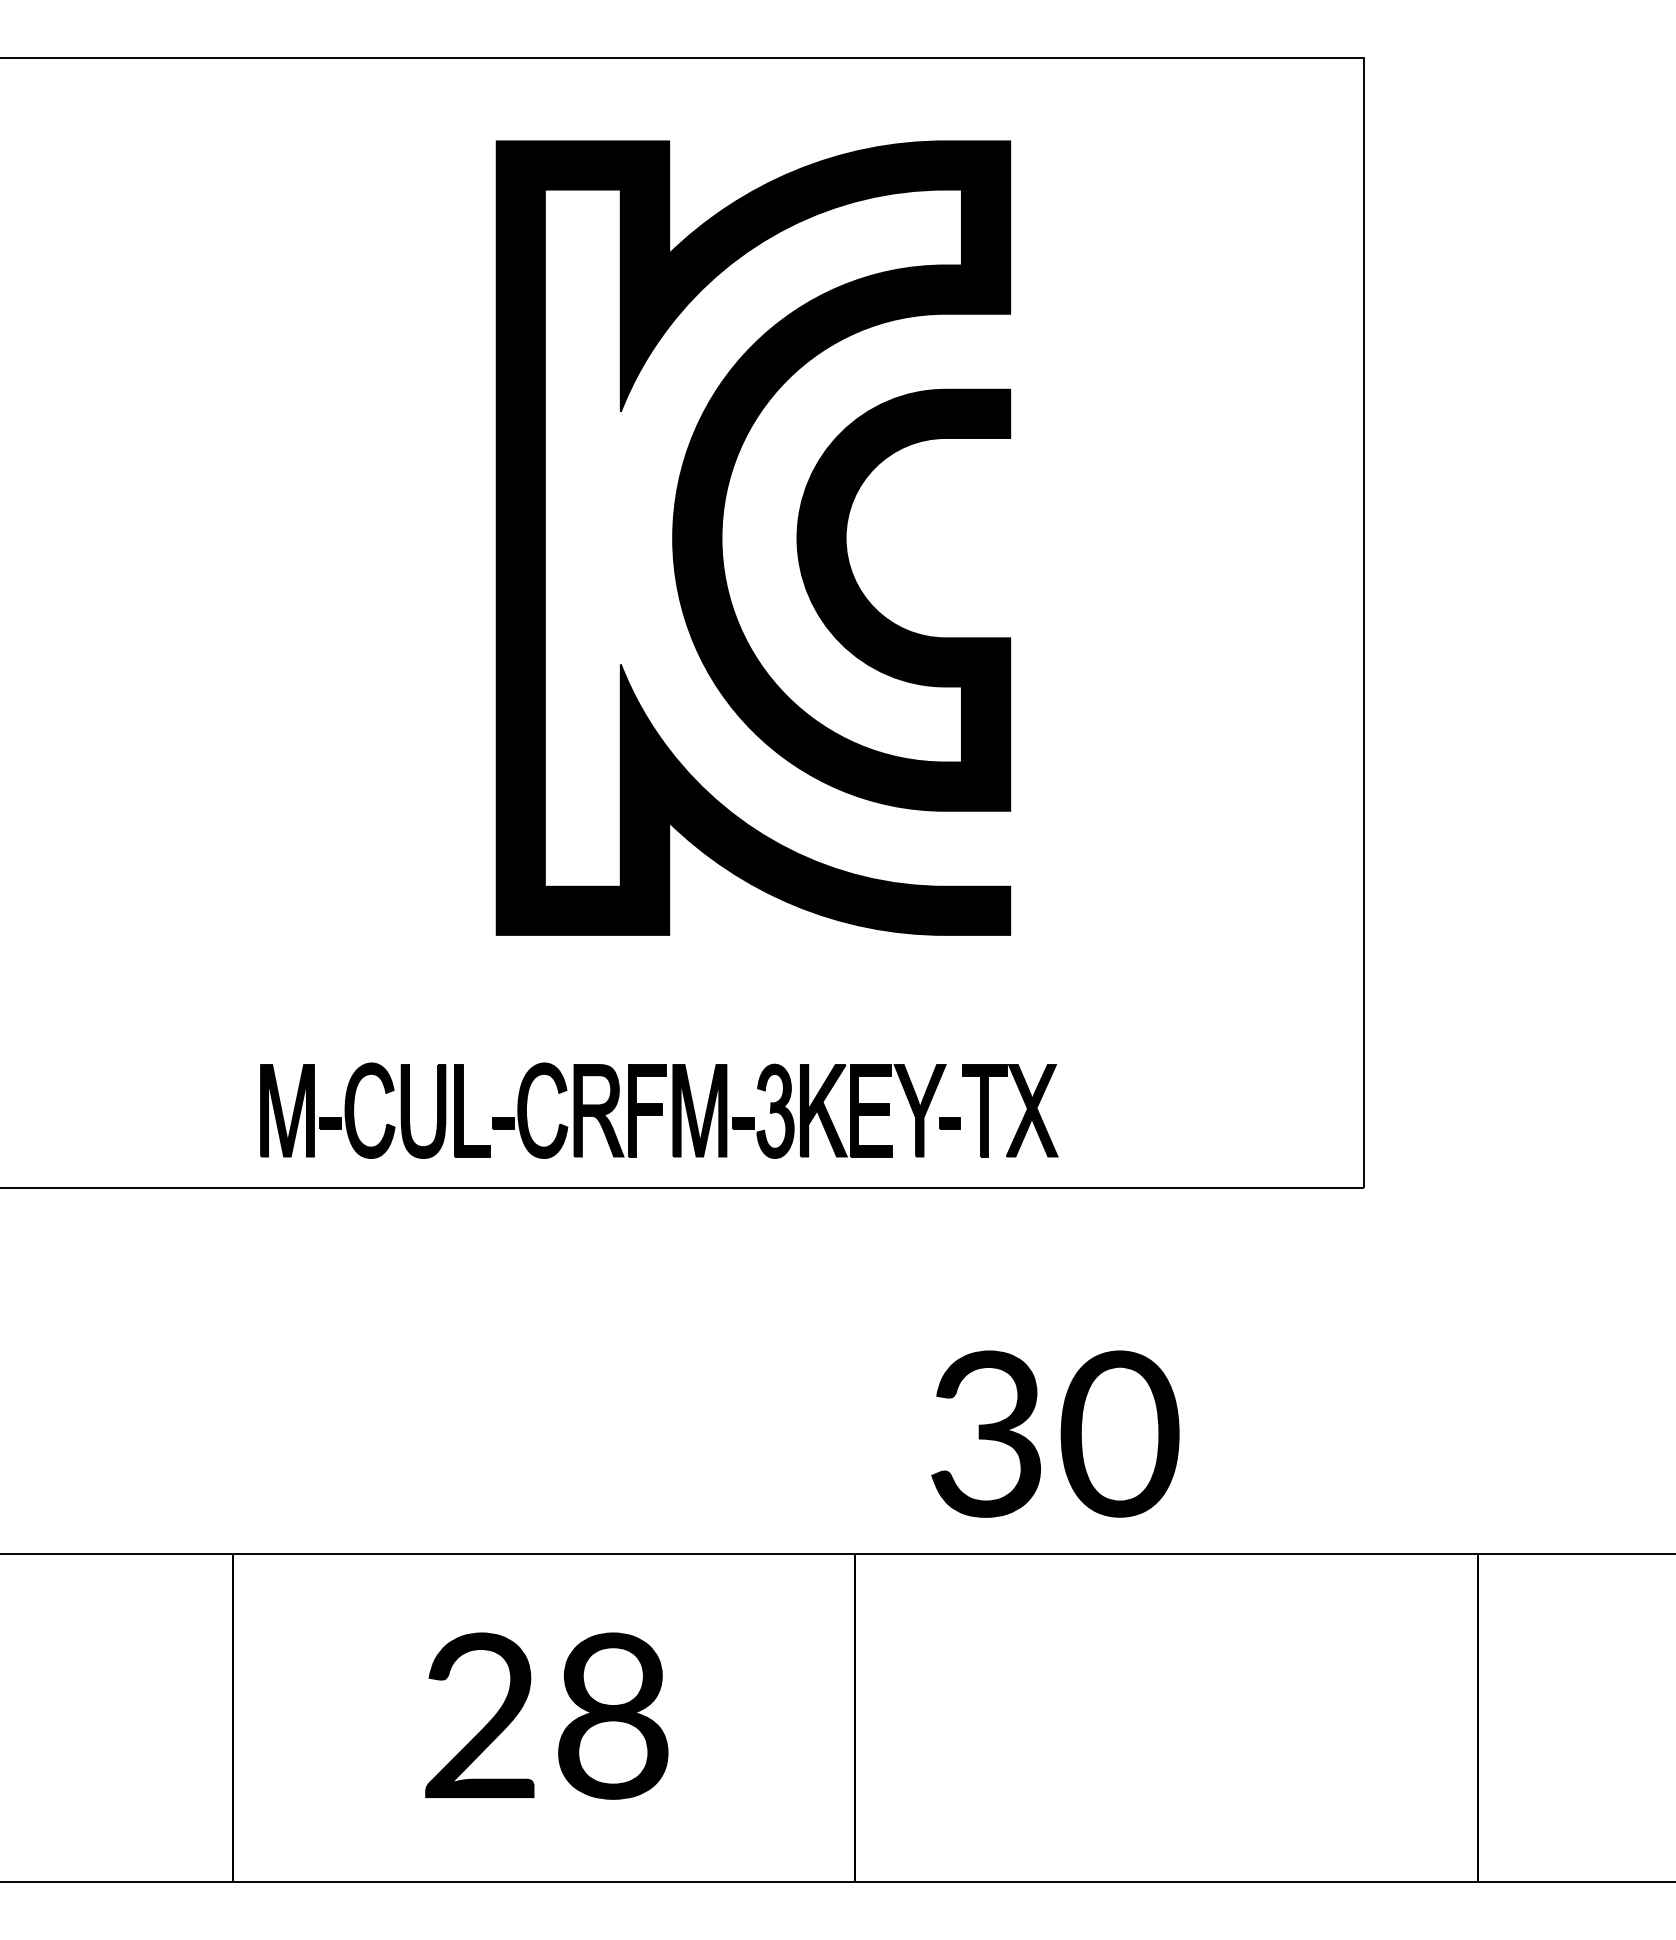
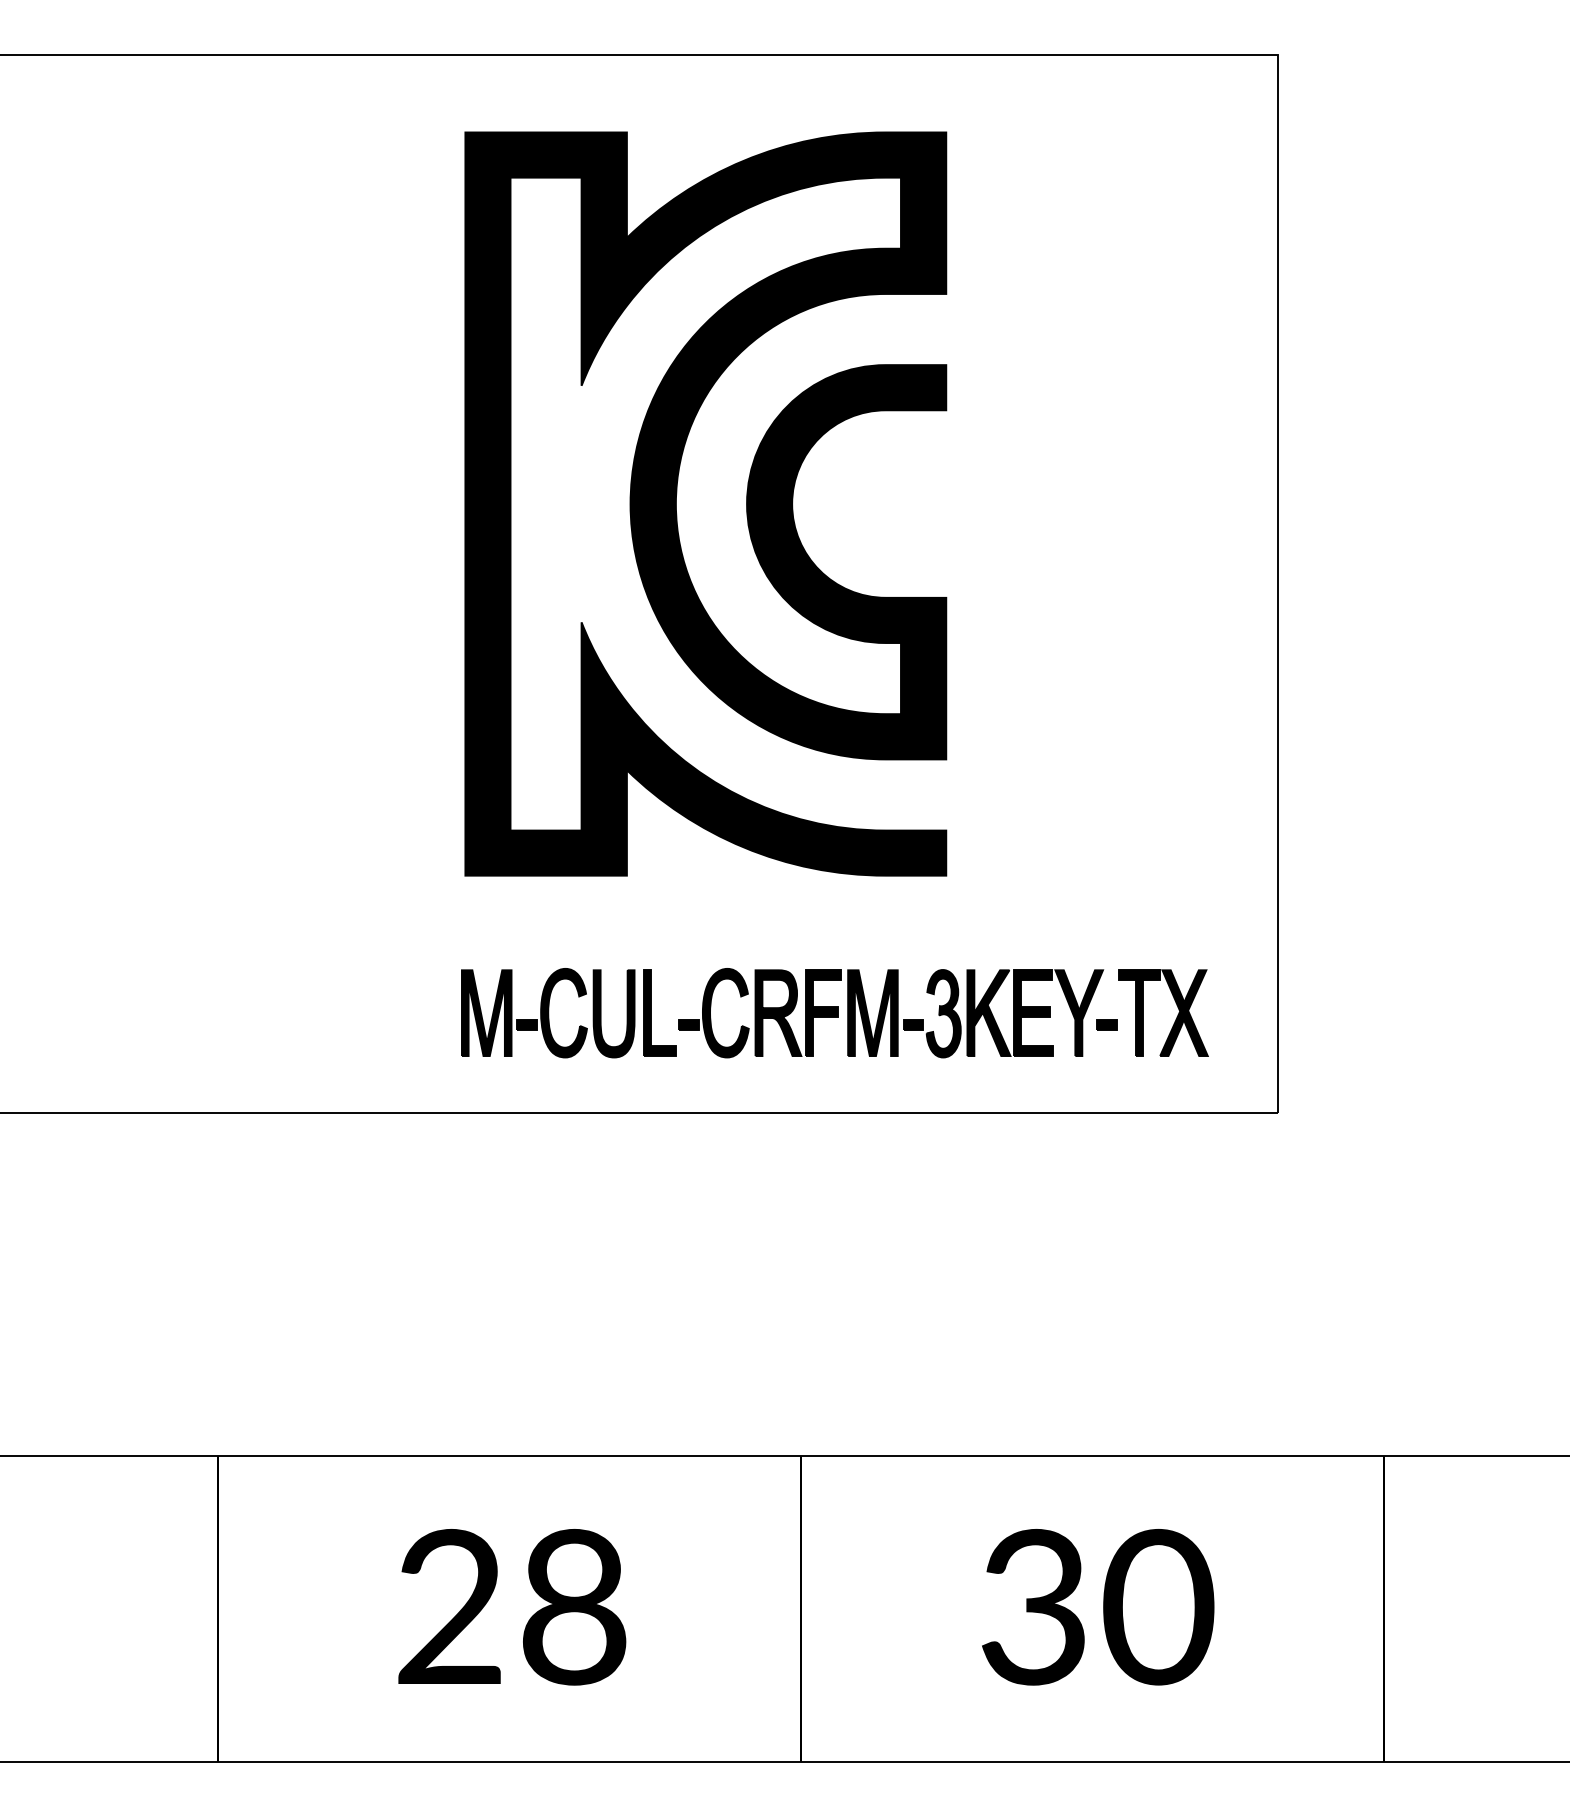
part: (659, 1110) -> (835, 1012), moved
text: (1055, 1433) -> (1098, 1606), moved

